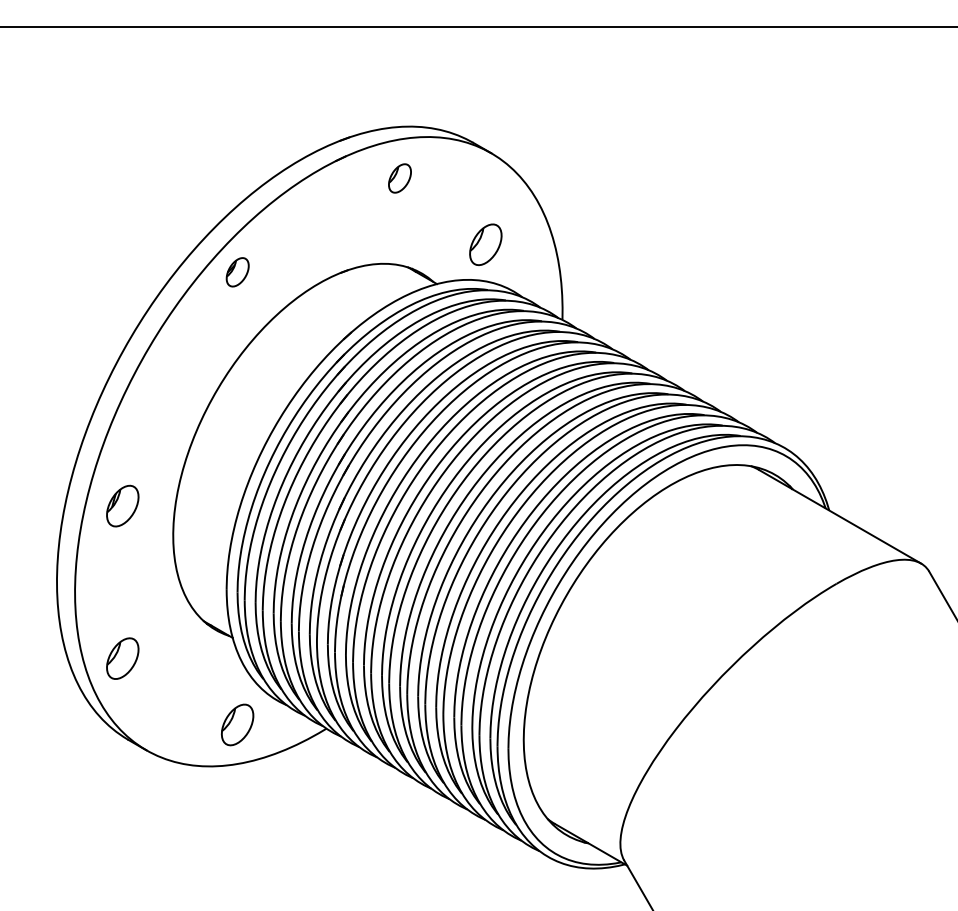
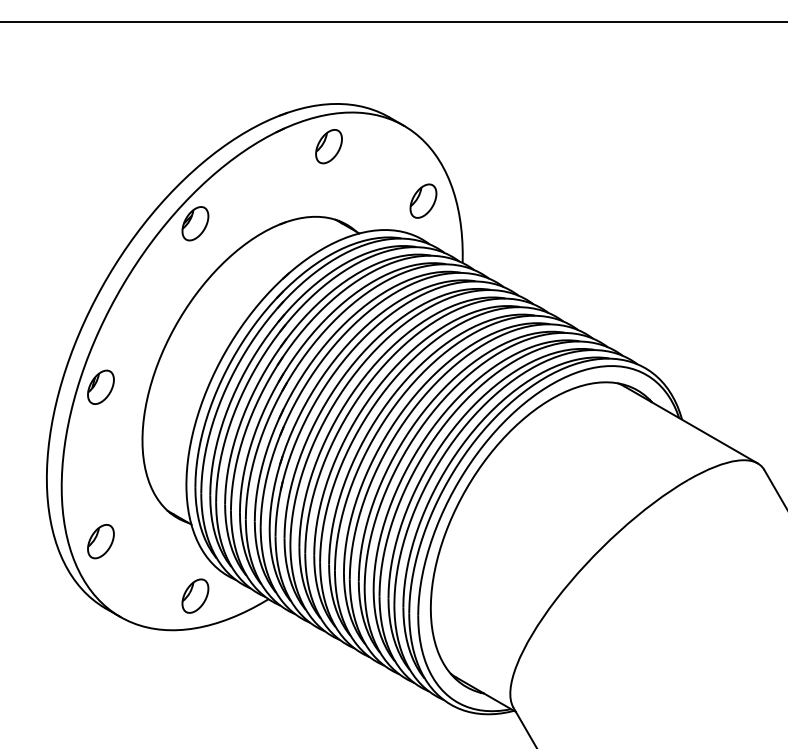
part: (399, 178) -> (328, 146), size x1.43
part: (485, 244) -> (423, 200), moved
part: (237, 272) -> (195, 223), size x1.43
part: (122, 505) -> (100, 386), moved

